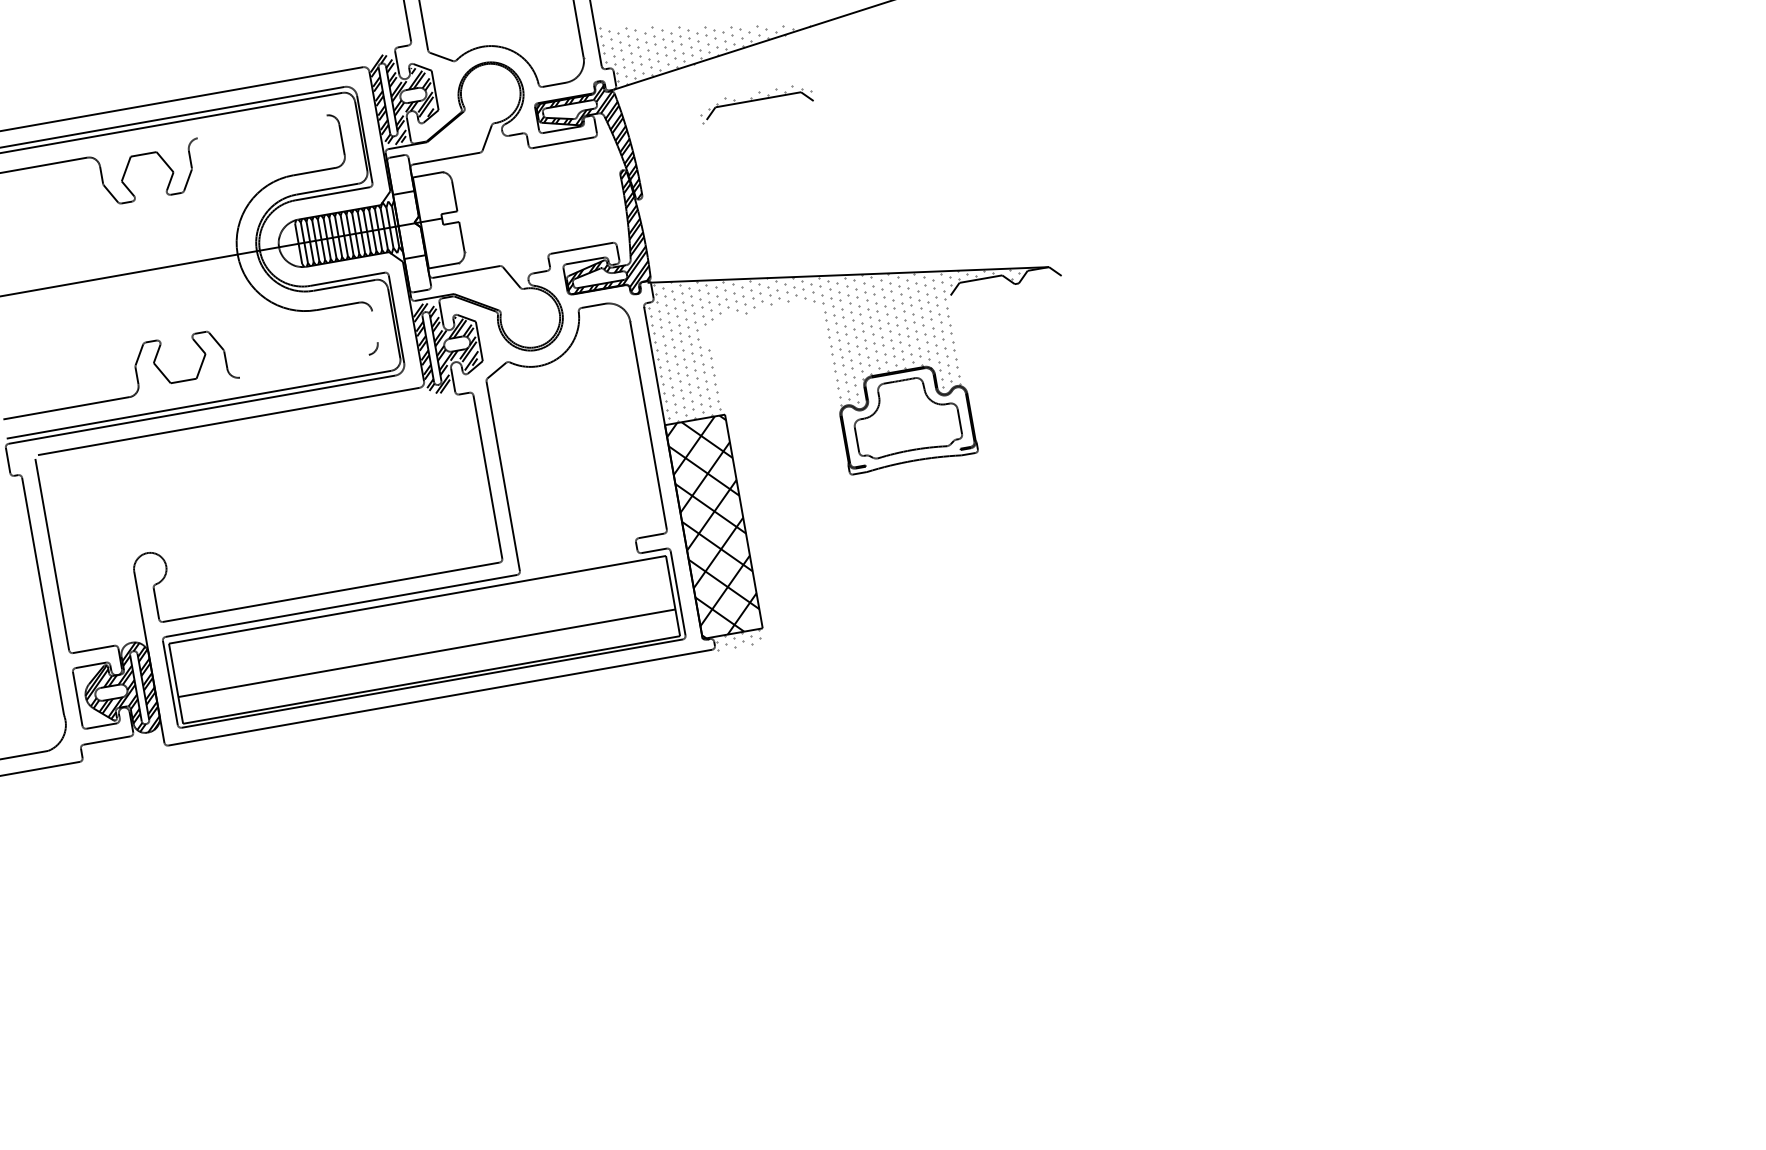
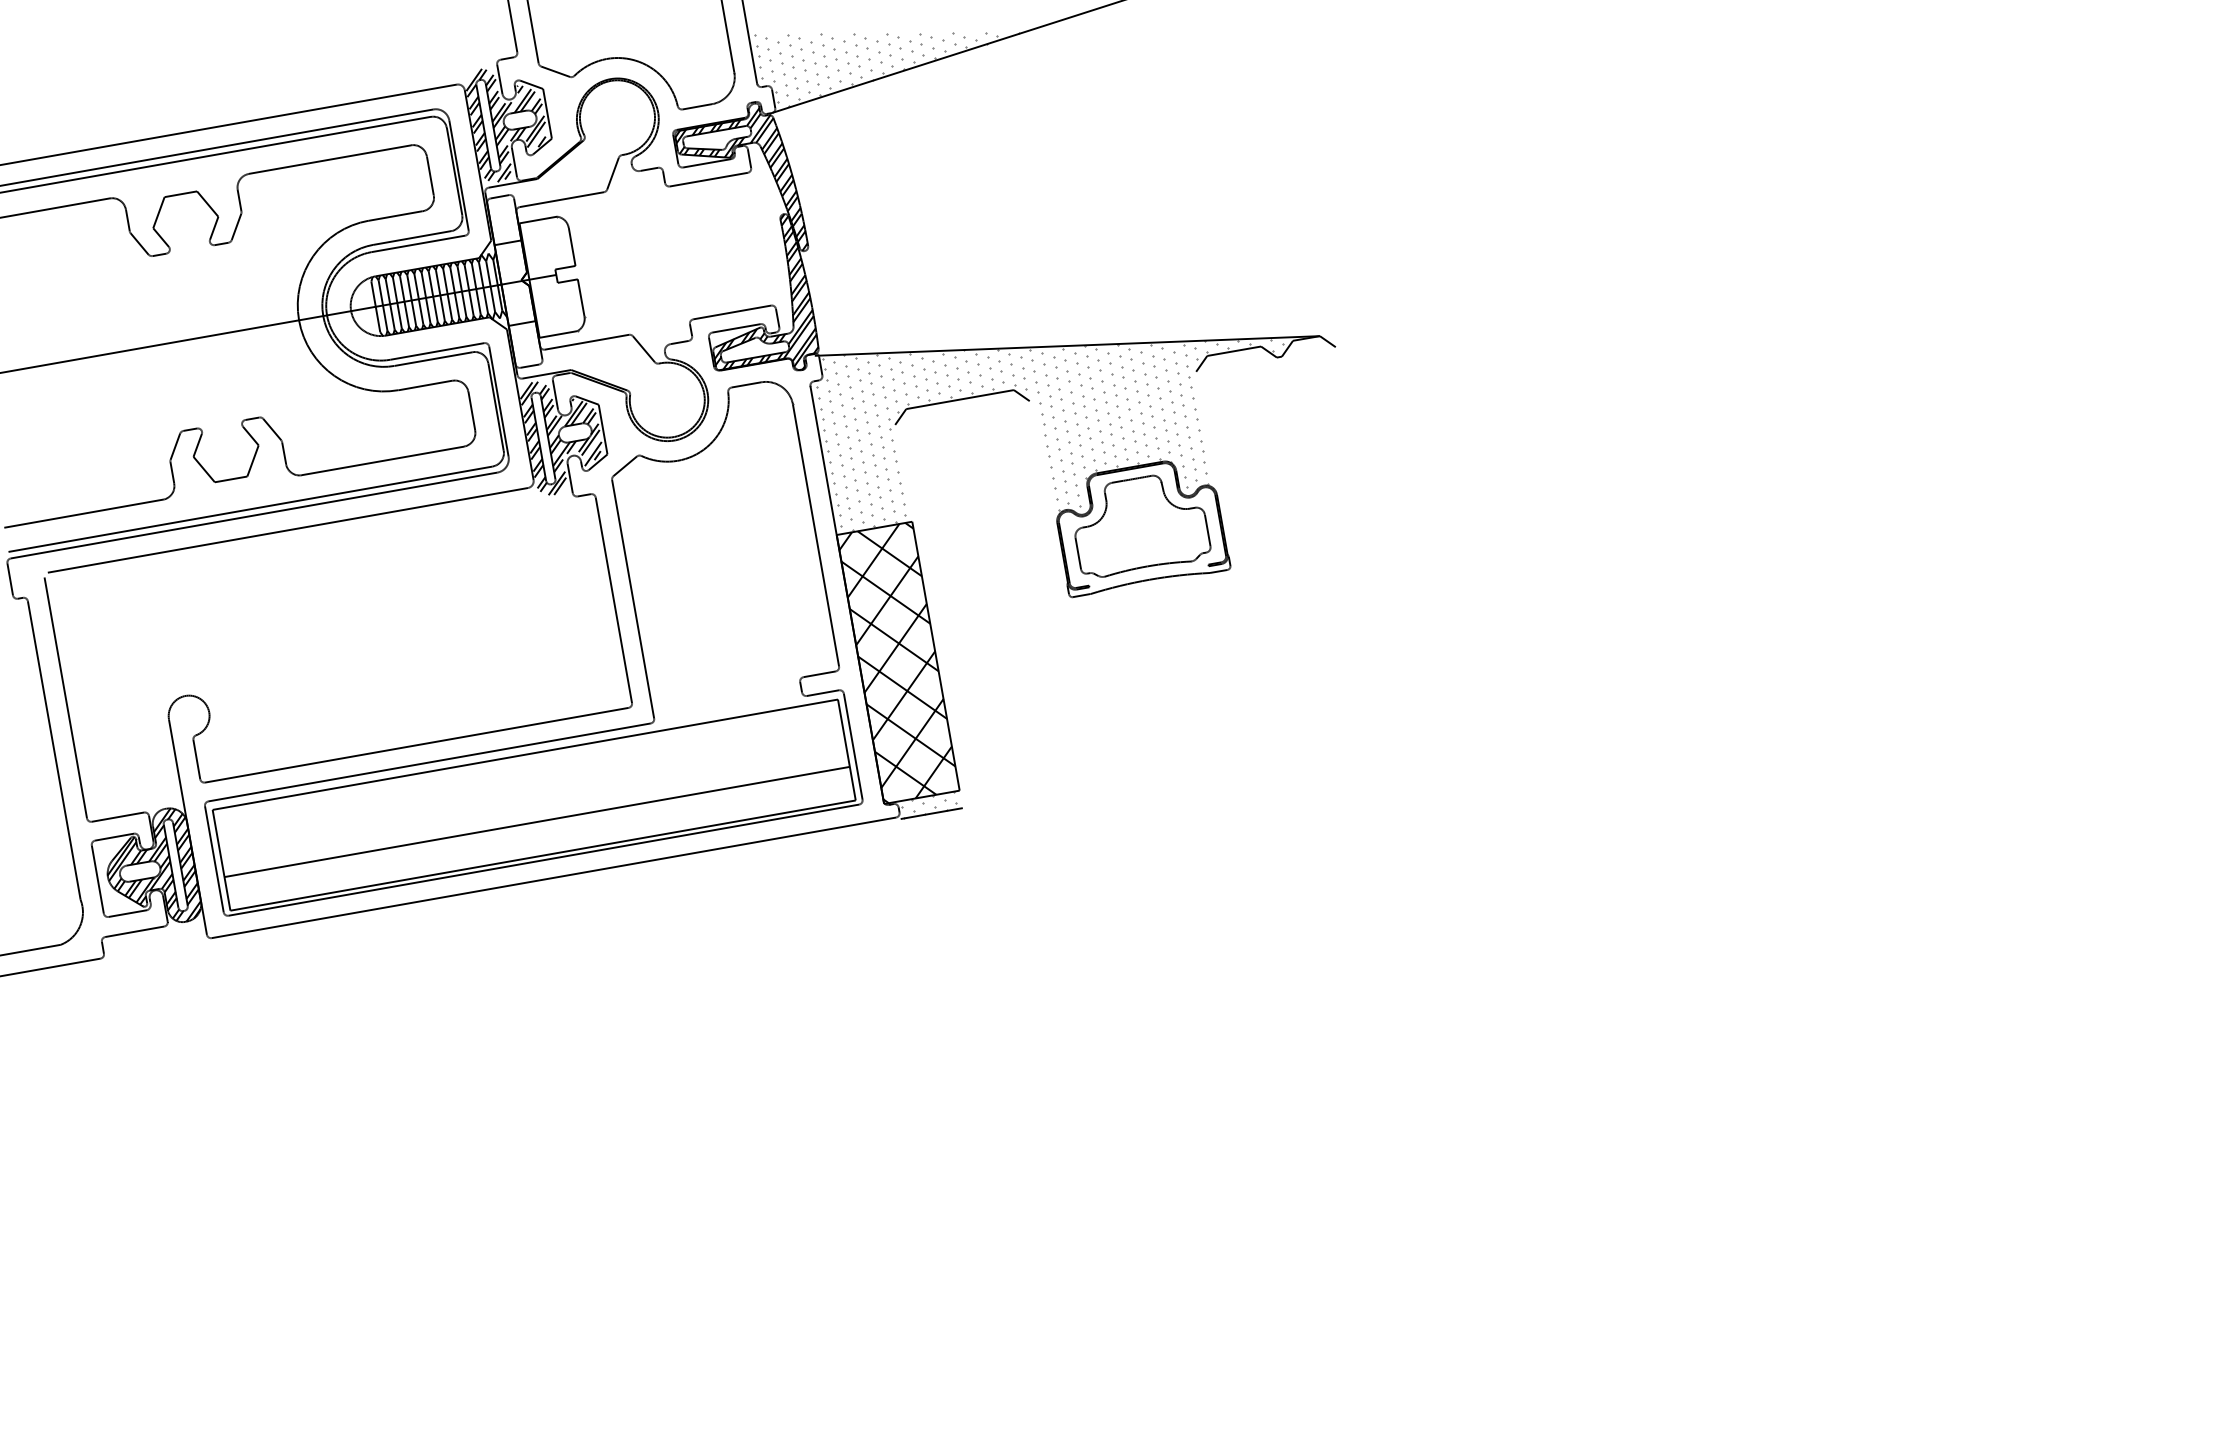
part: (757, 104) -> (958, 405), moved
line: (261, 126) -> (329, 159), added
line: (374, 326) -> (471, 410), added
line: (303, 365) -> (382, 460), added
line: (740, 646) -> (931, 813), added

